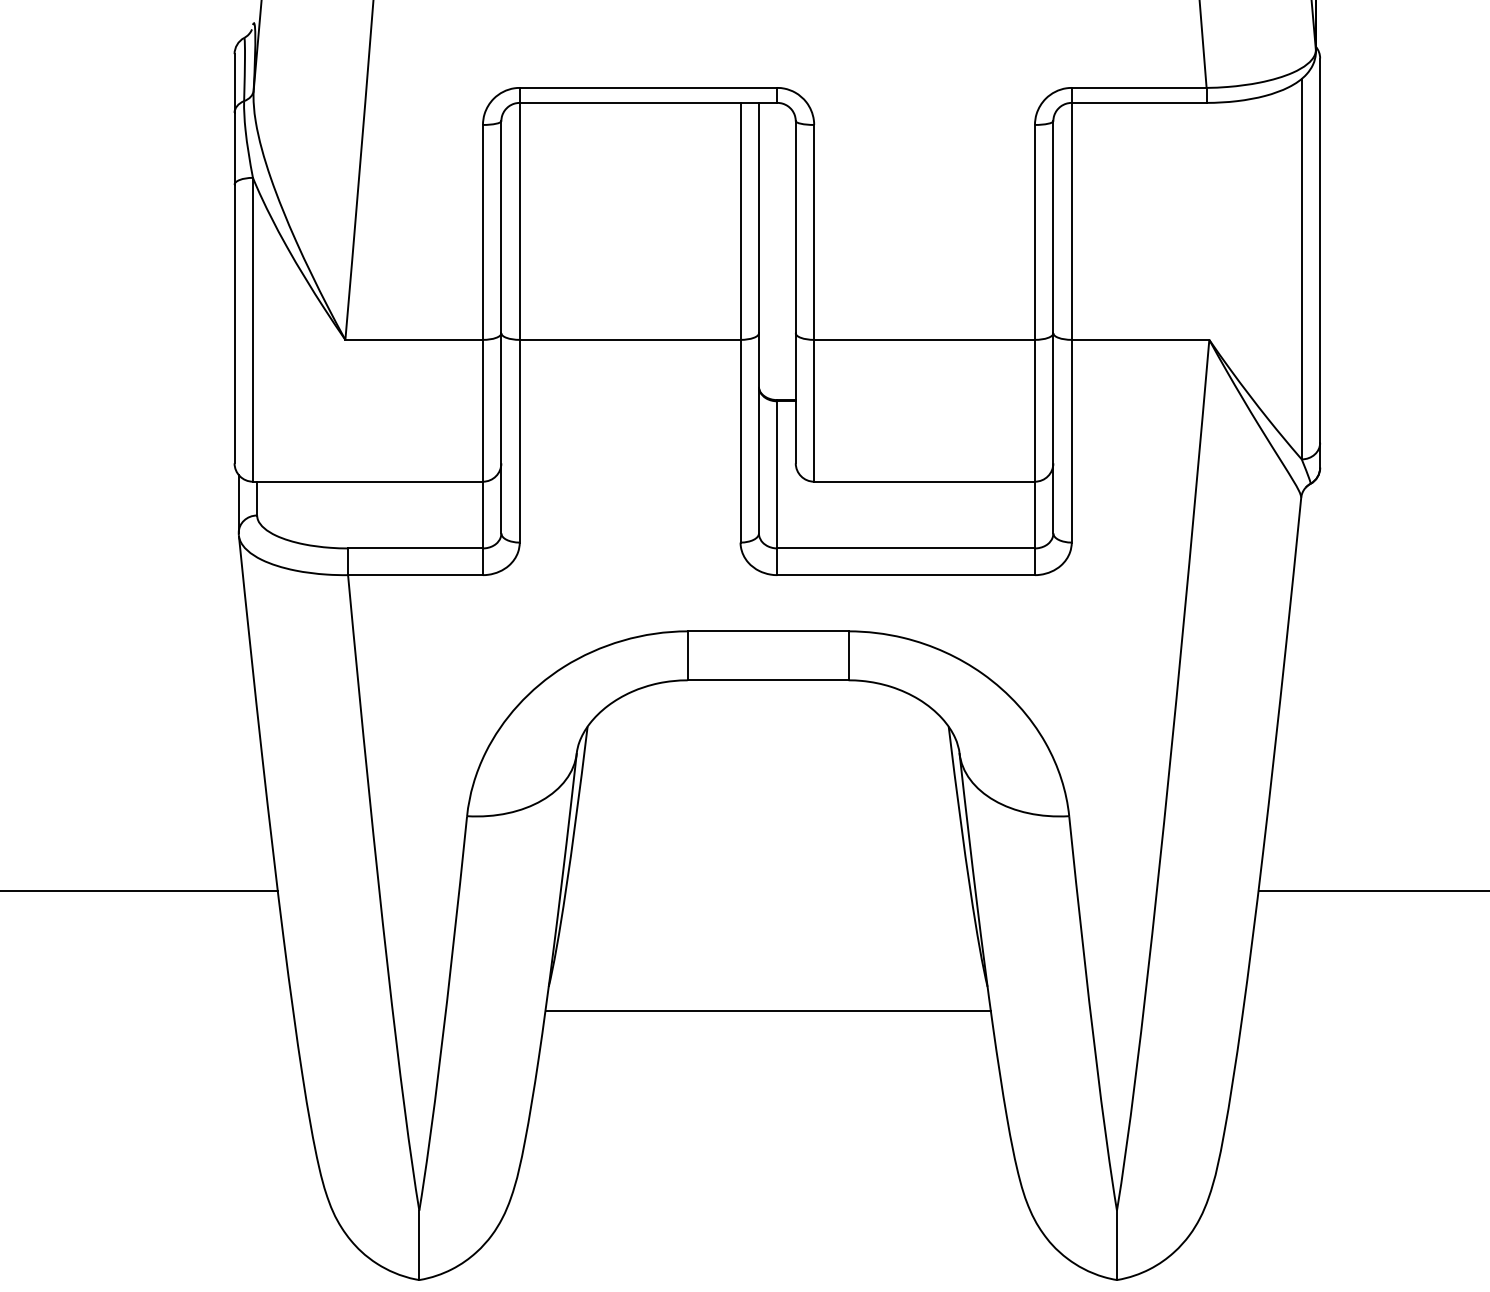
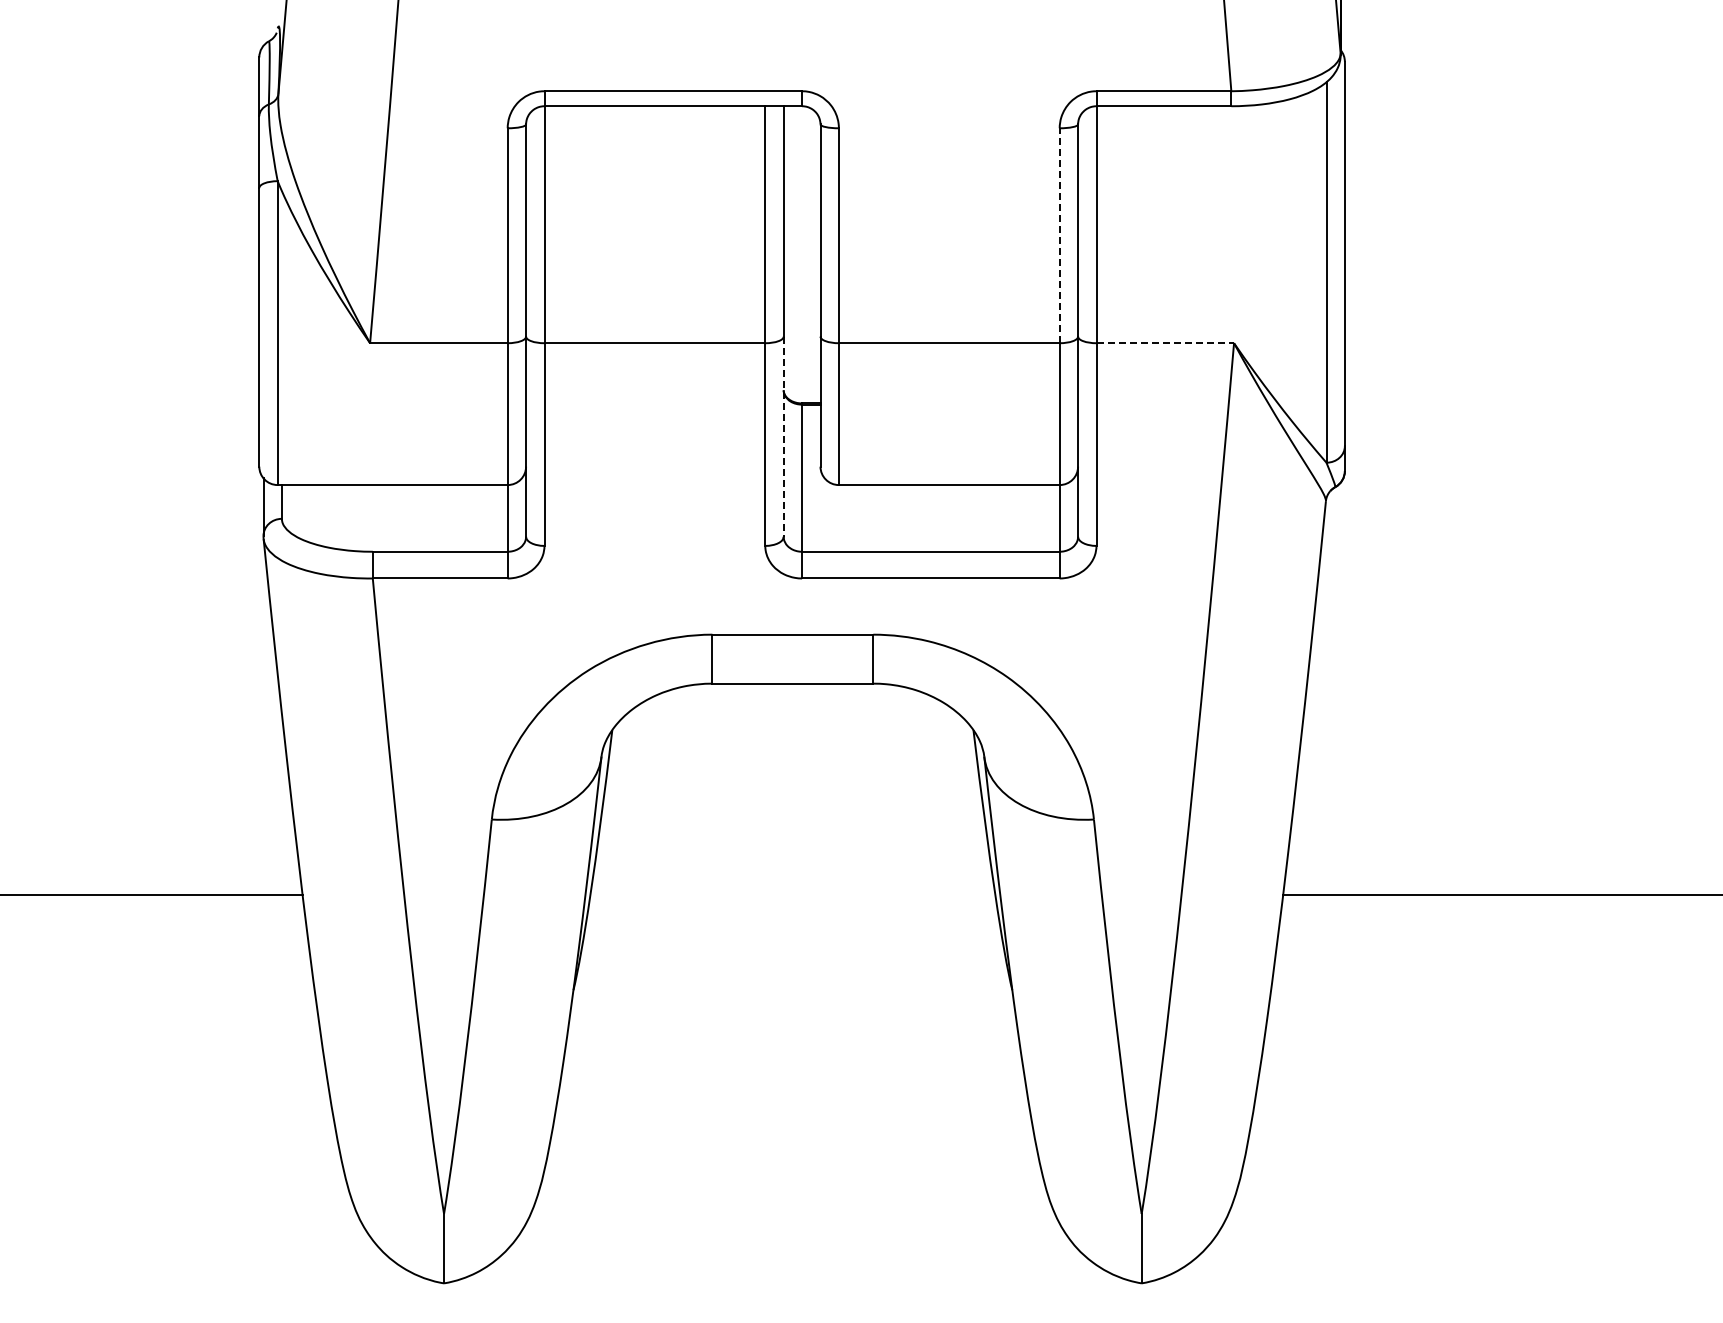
line: (1034, 232) -> (1059, 235), solid -> dashed
line: (1140, 340) -> (1165, 343), solid -> dashed
line: (758, 434) -> (783, 437), solid -> dashed
line: (767, 1011) -> (792, 1014), removed

